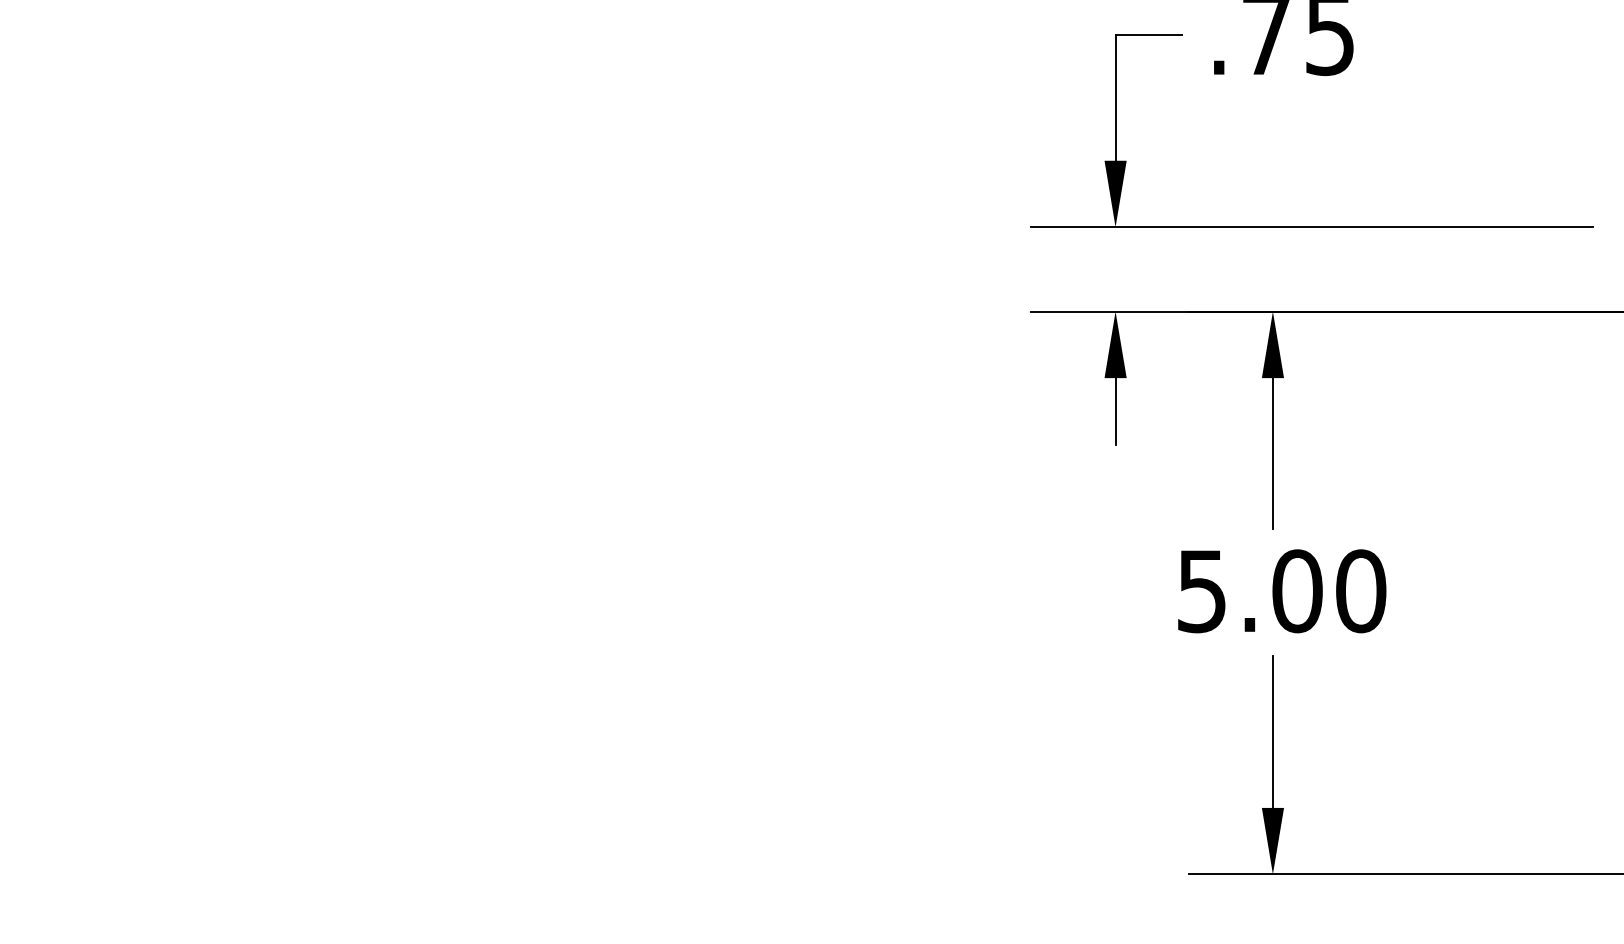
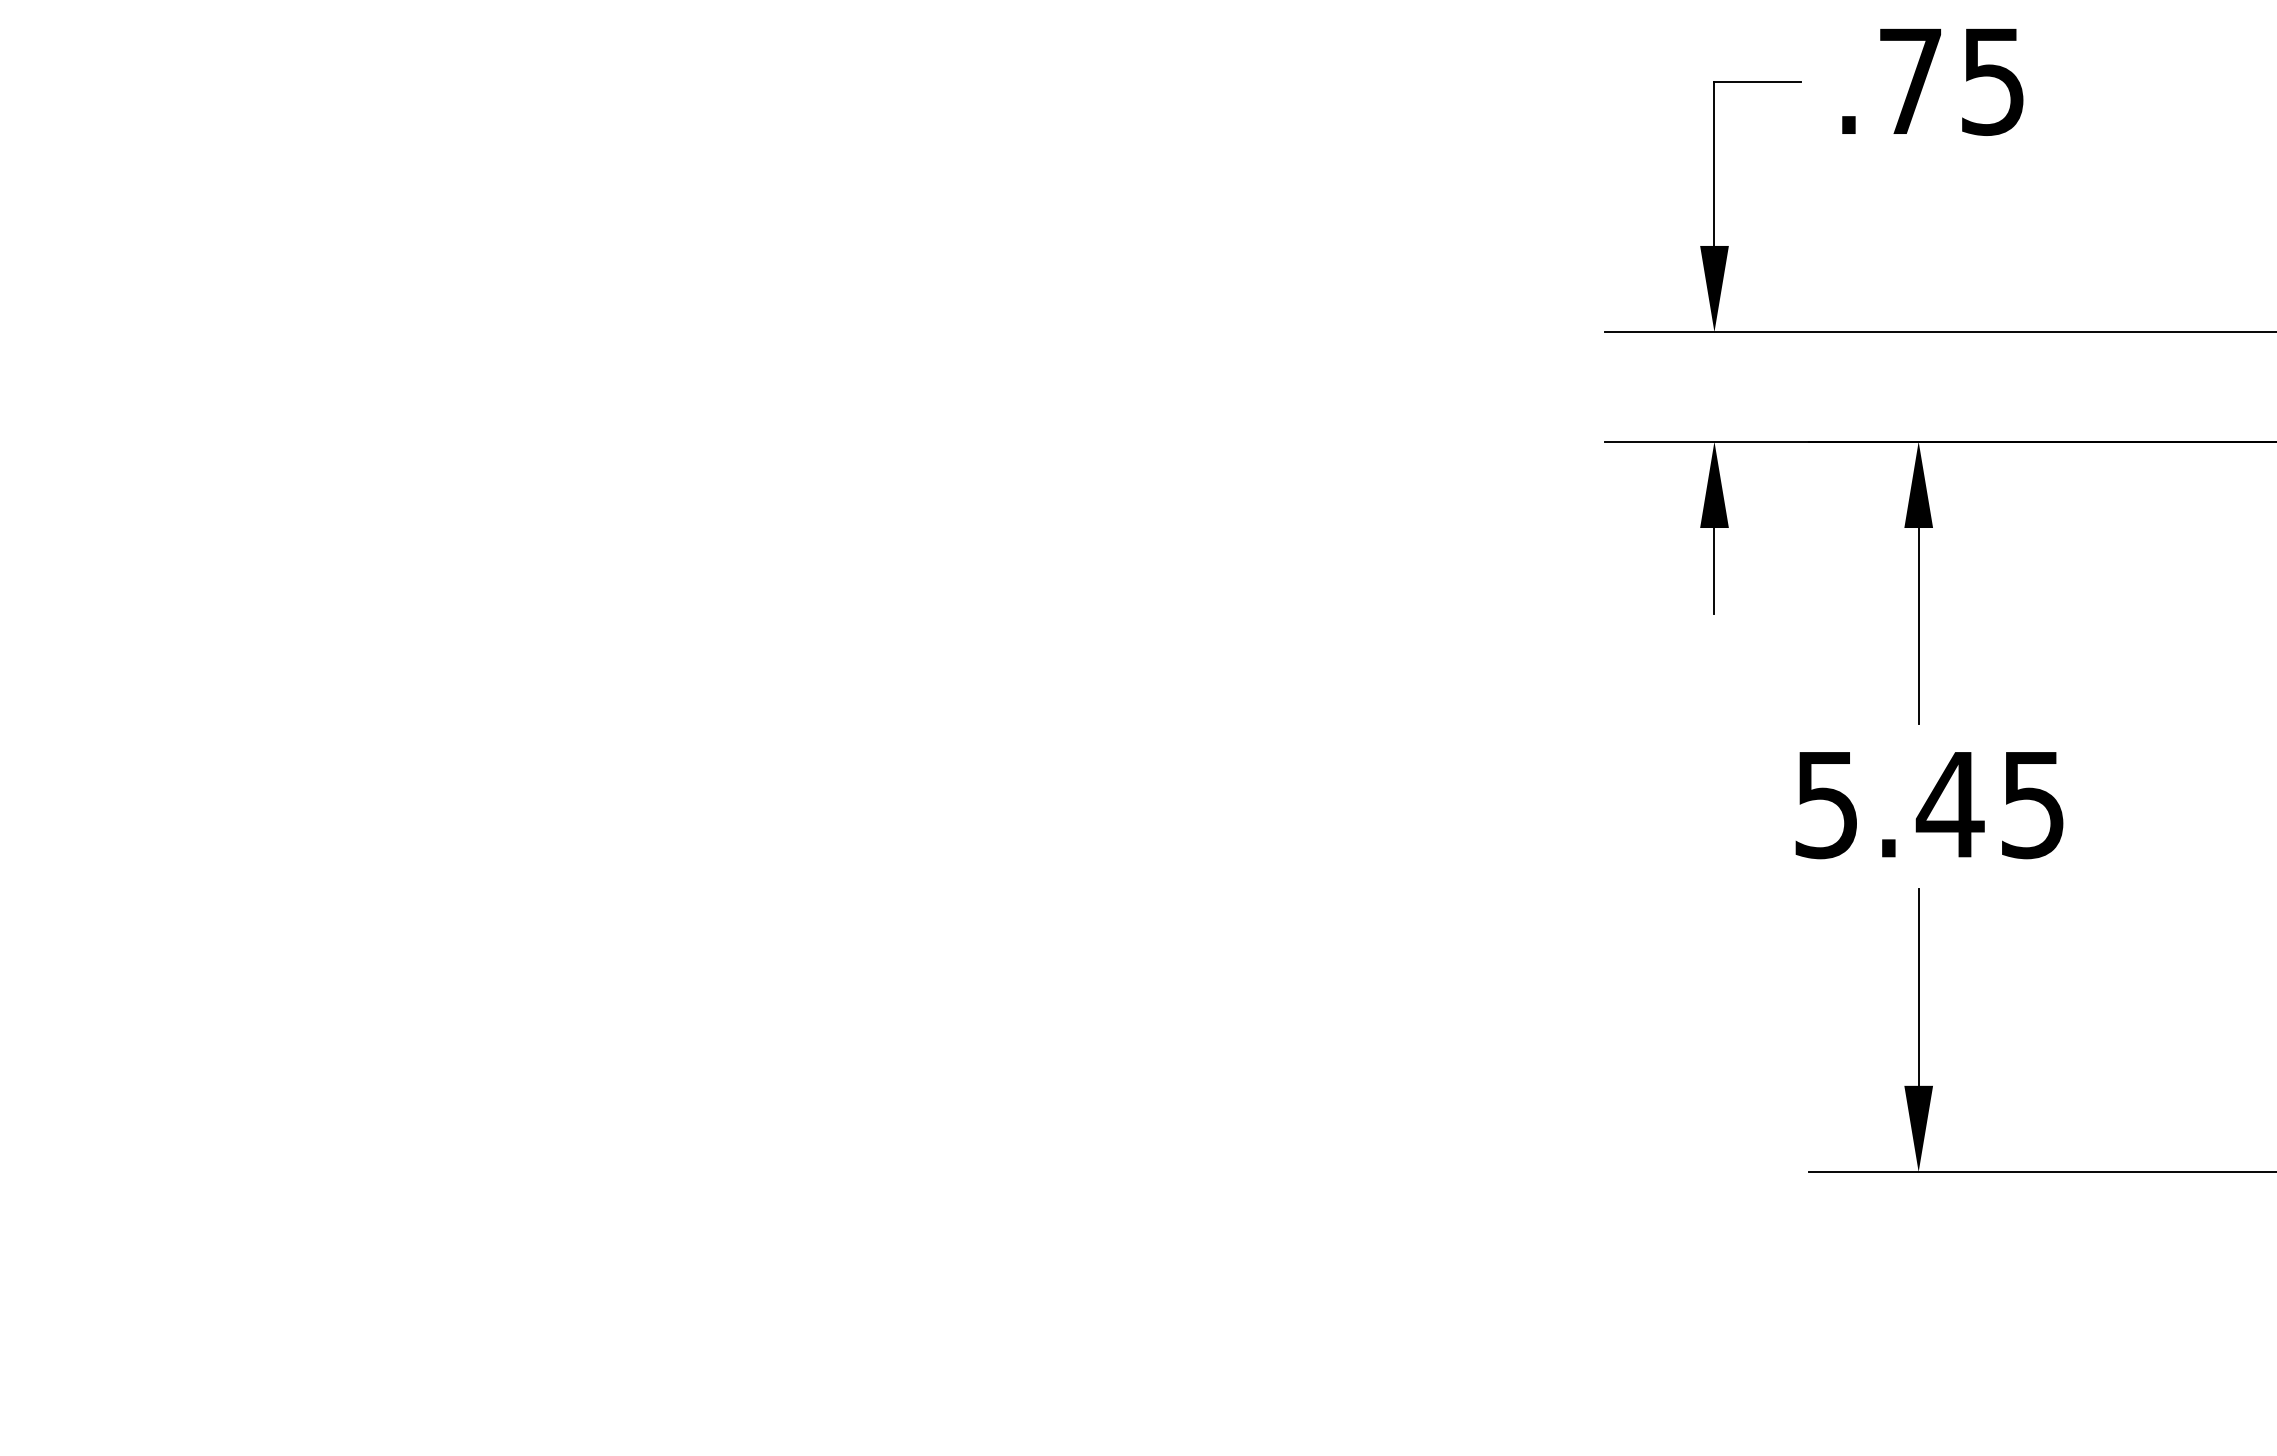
text: (1328, 591) -> (1990, 804), 5.00 -> 5.45

